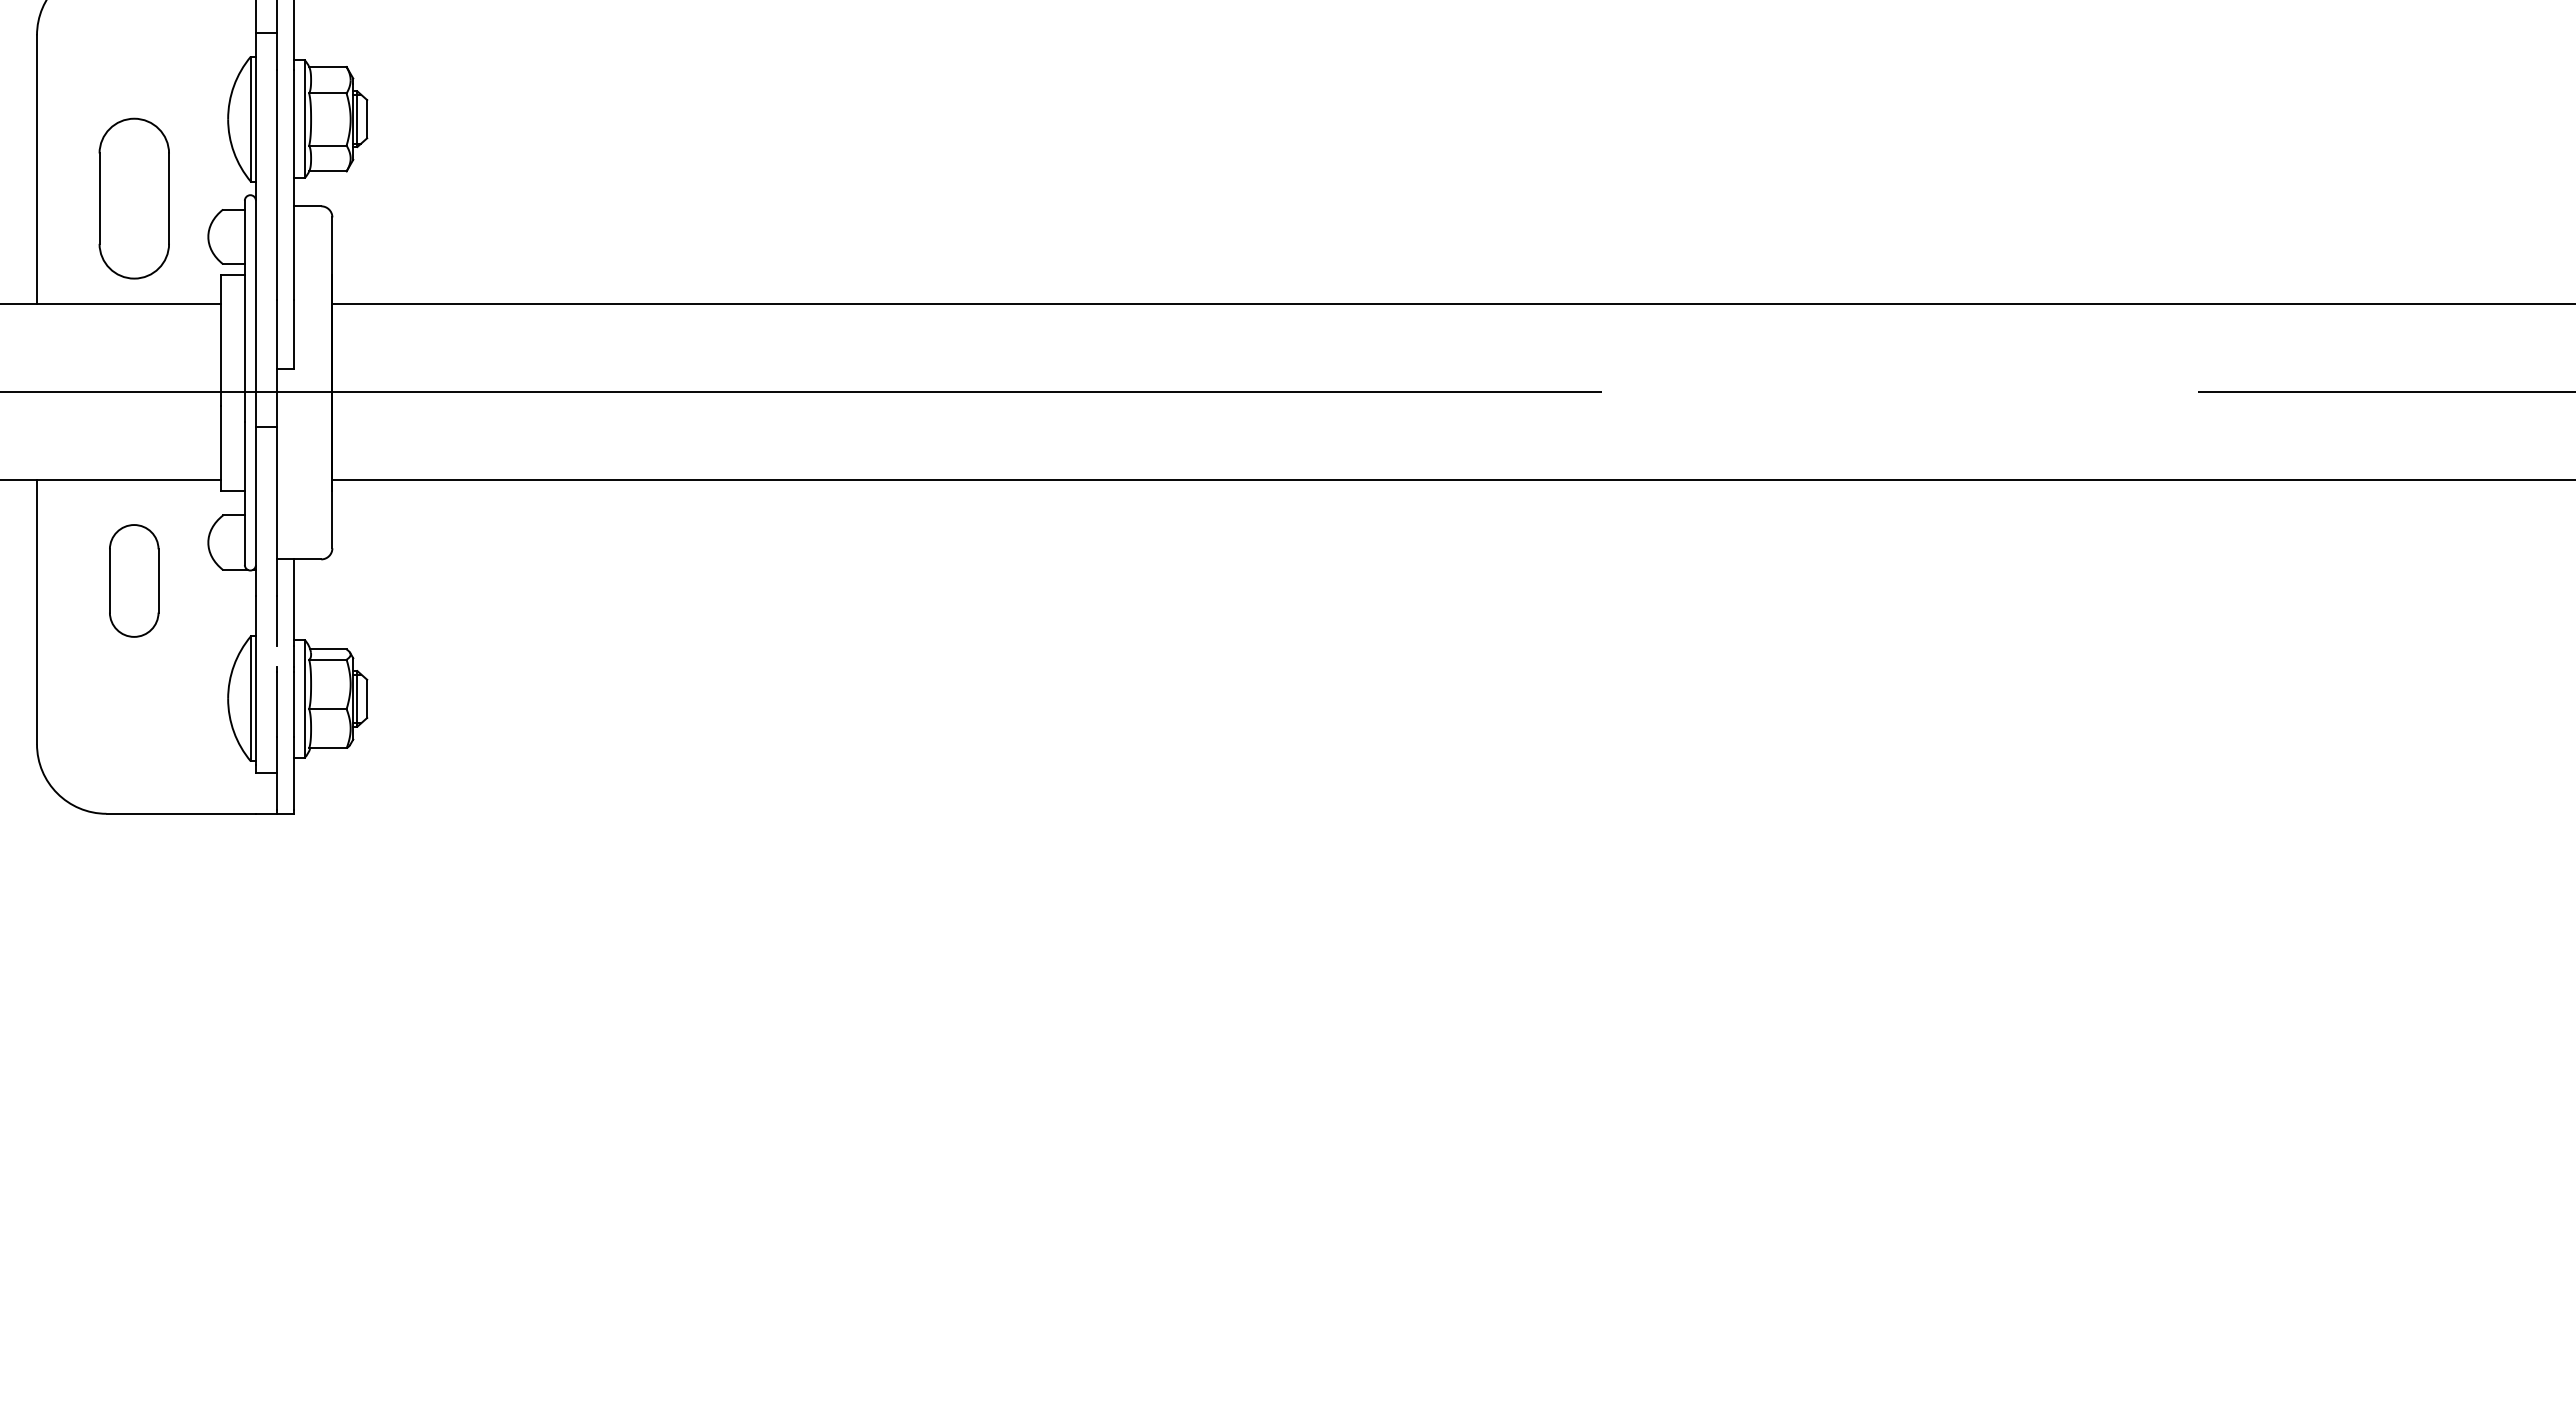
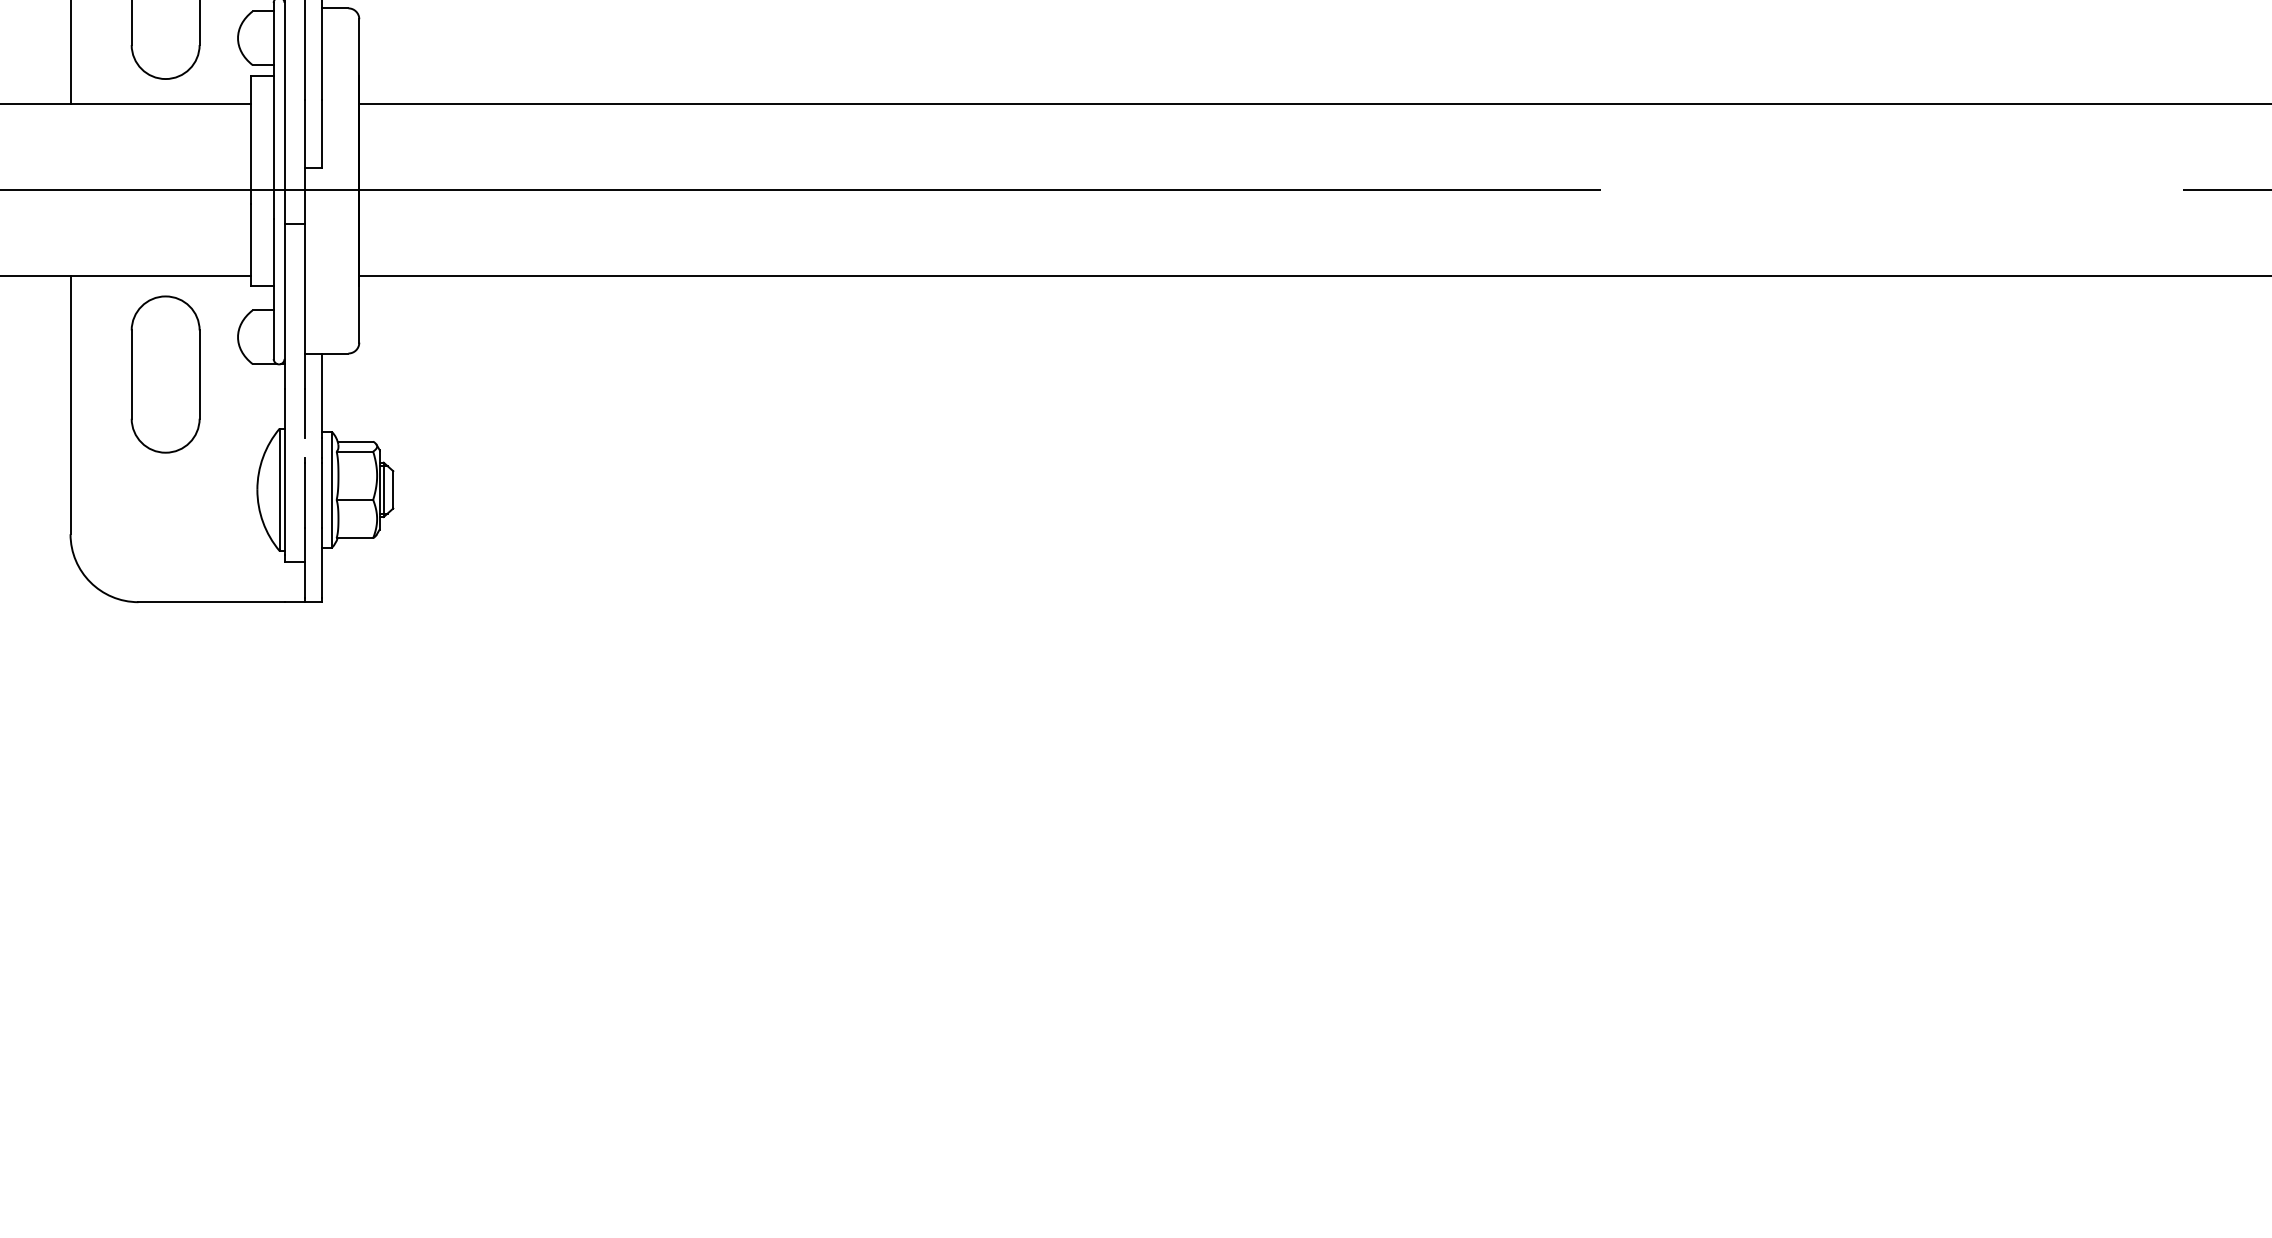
part: (133, 580) -> (164, 374), size x1.43

